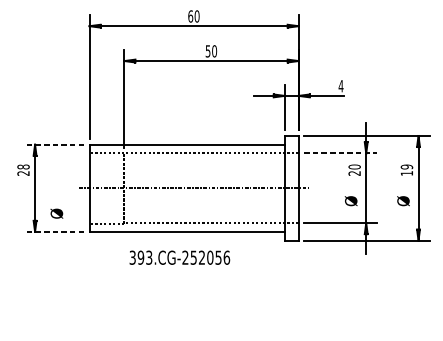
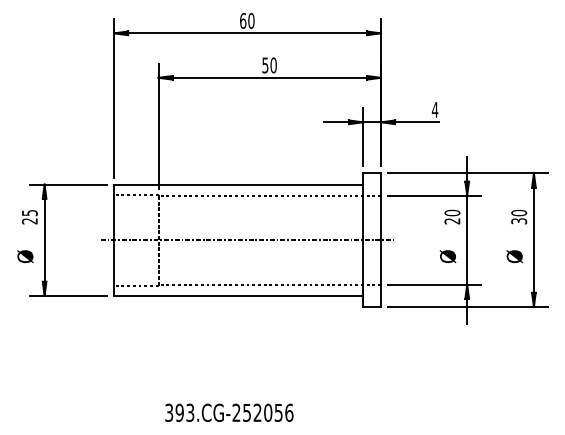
line: (53, 144) -> (68, 184), dashed -> solid
line: (340, 153) -> (434, 195), dashed -> solid
text: (23, 166) -> (29, 212), 28 -> 25
text: (407, 170) -> (519, 217), 19 -> 30
text: (56, 213) -> (25, 256), moved
line: (53, 231) -> (68, 295), dashed -> solid
text: (179, 257) -> (229, 412), moved

